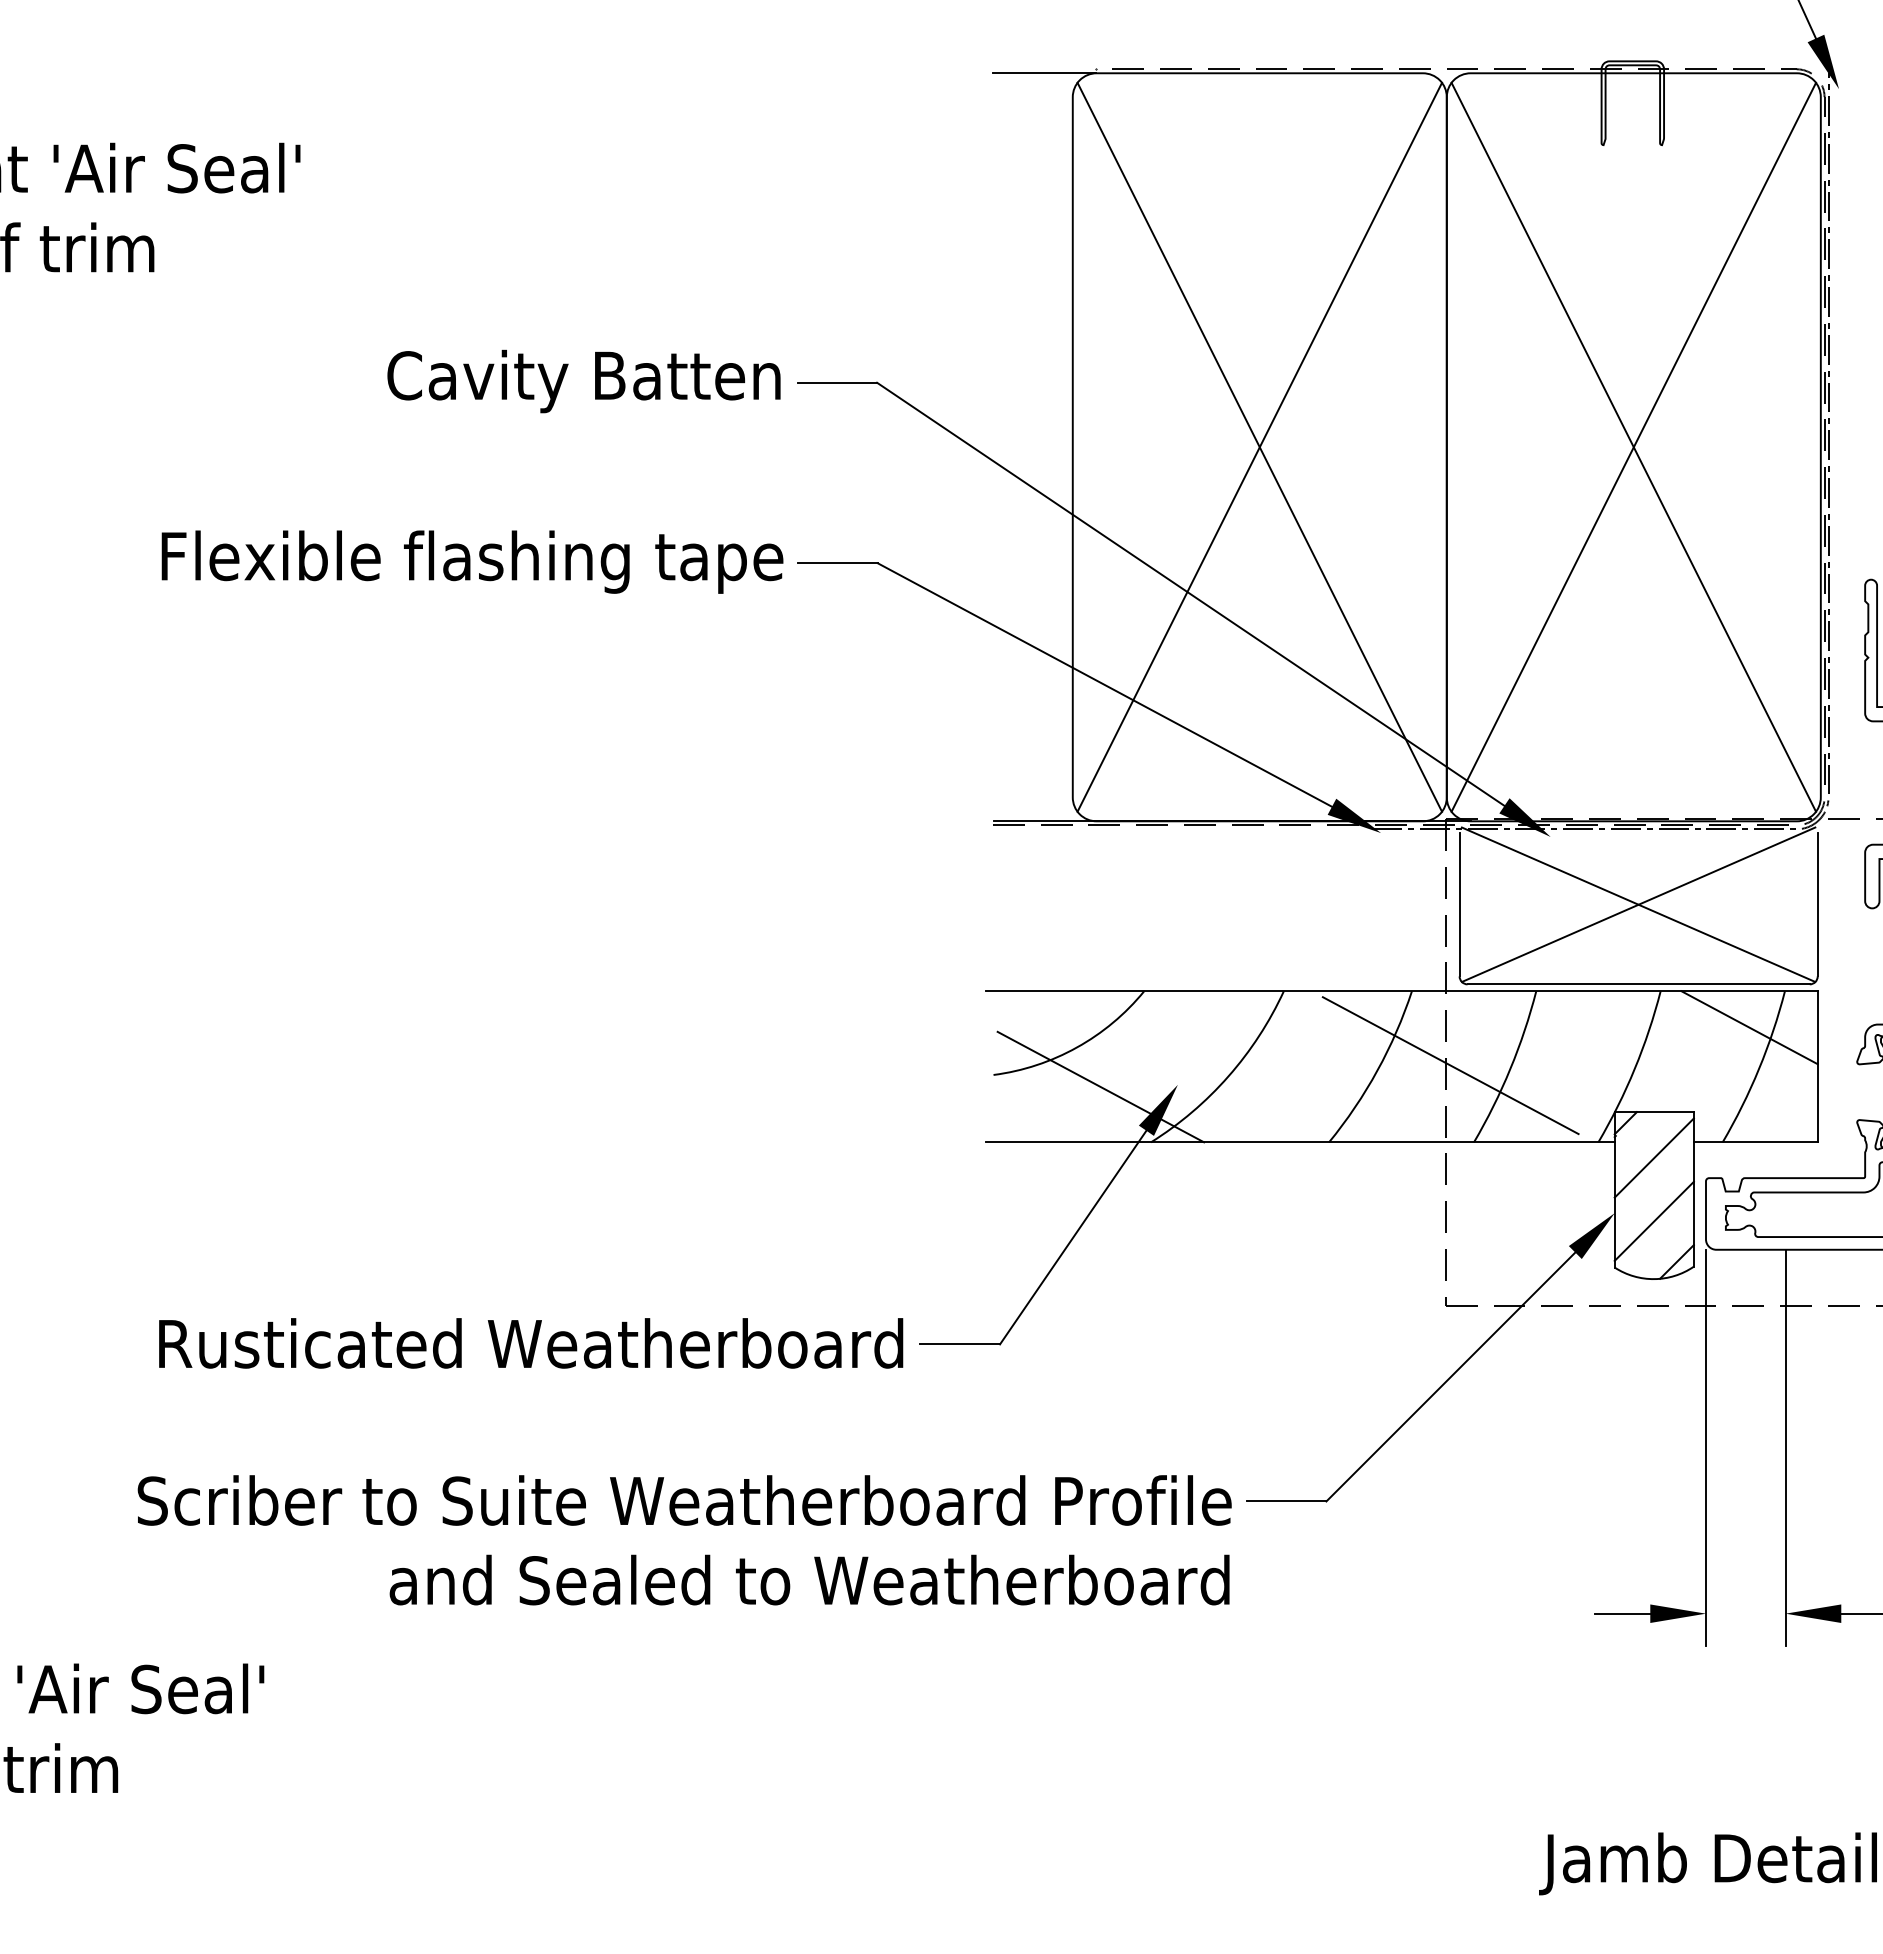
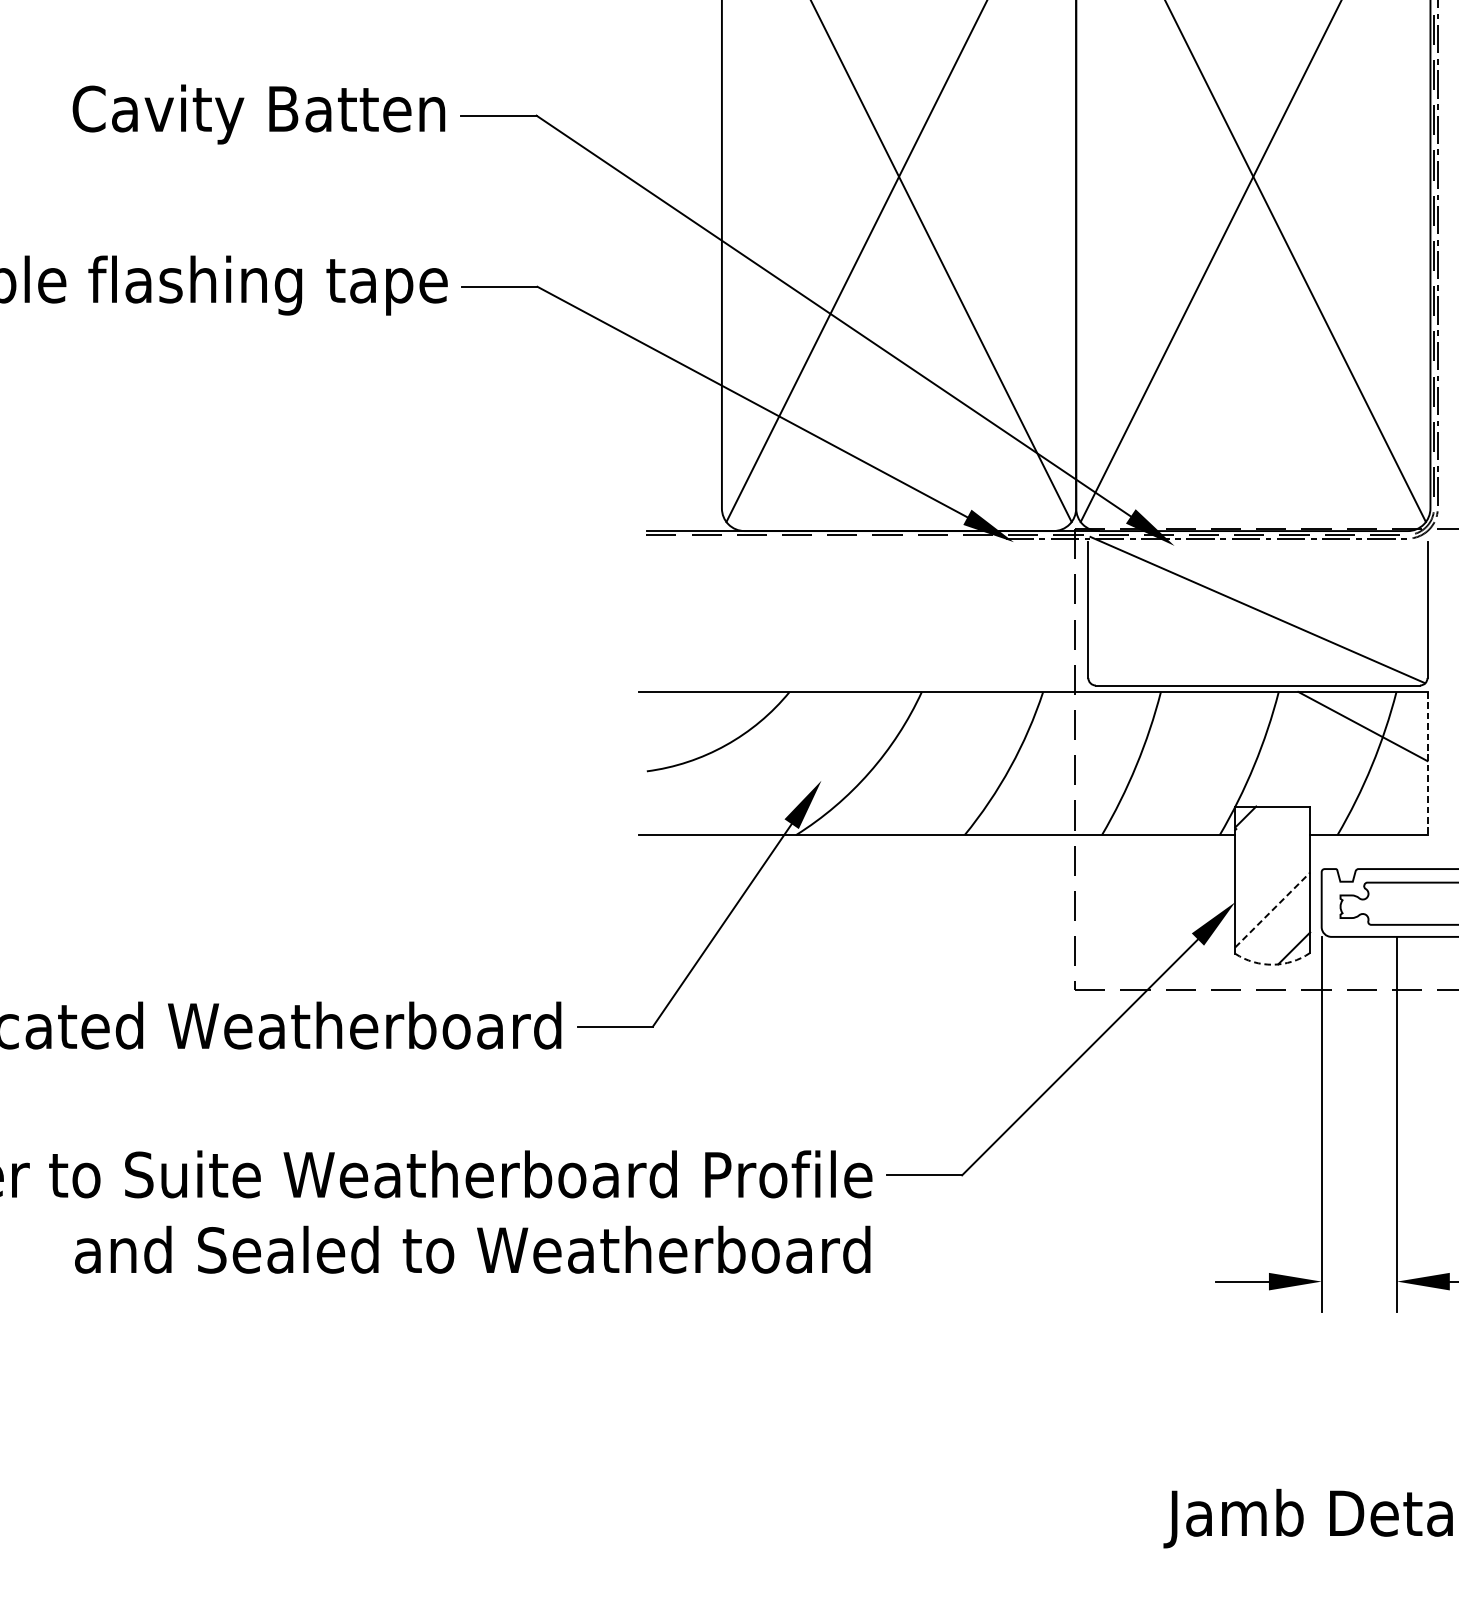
line: (1638, 904) -> (1257, 609), removed
line: (1450, 1065) -> (1079, 762), removed
line: (1817, 1066) -> (1427, 763), solid -> dashed
line: (1100, 1086) -> (748, 782), removed
line: (1653, 1157) -> (1271, 849), removed
line: (1654, 1221) -> (1272, 910), solid -> dashed
arc: (1654, 1279) -> (1272, 965), solid -> dashed

